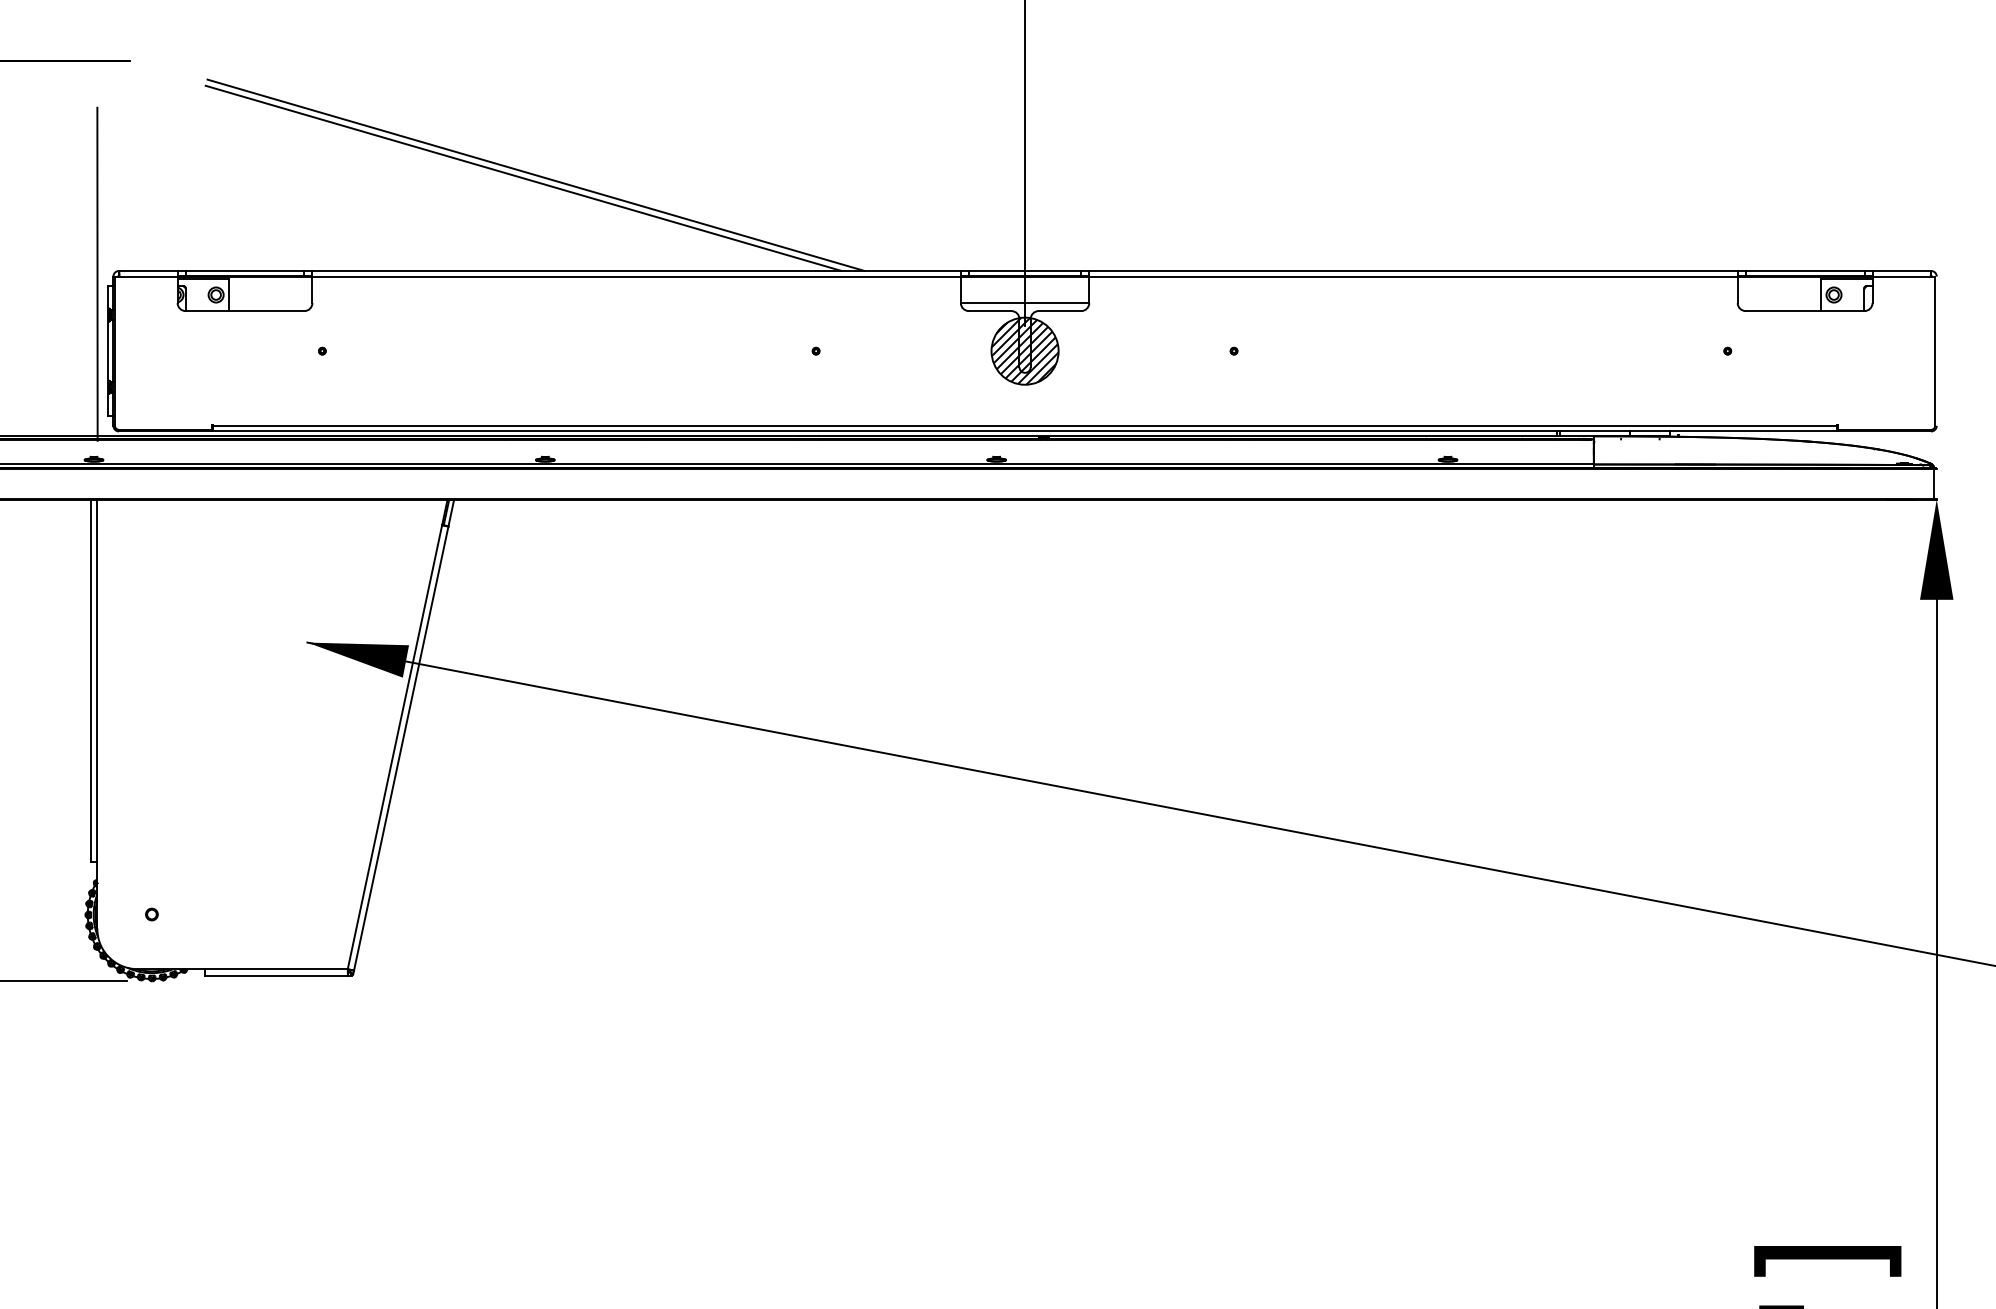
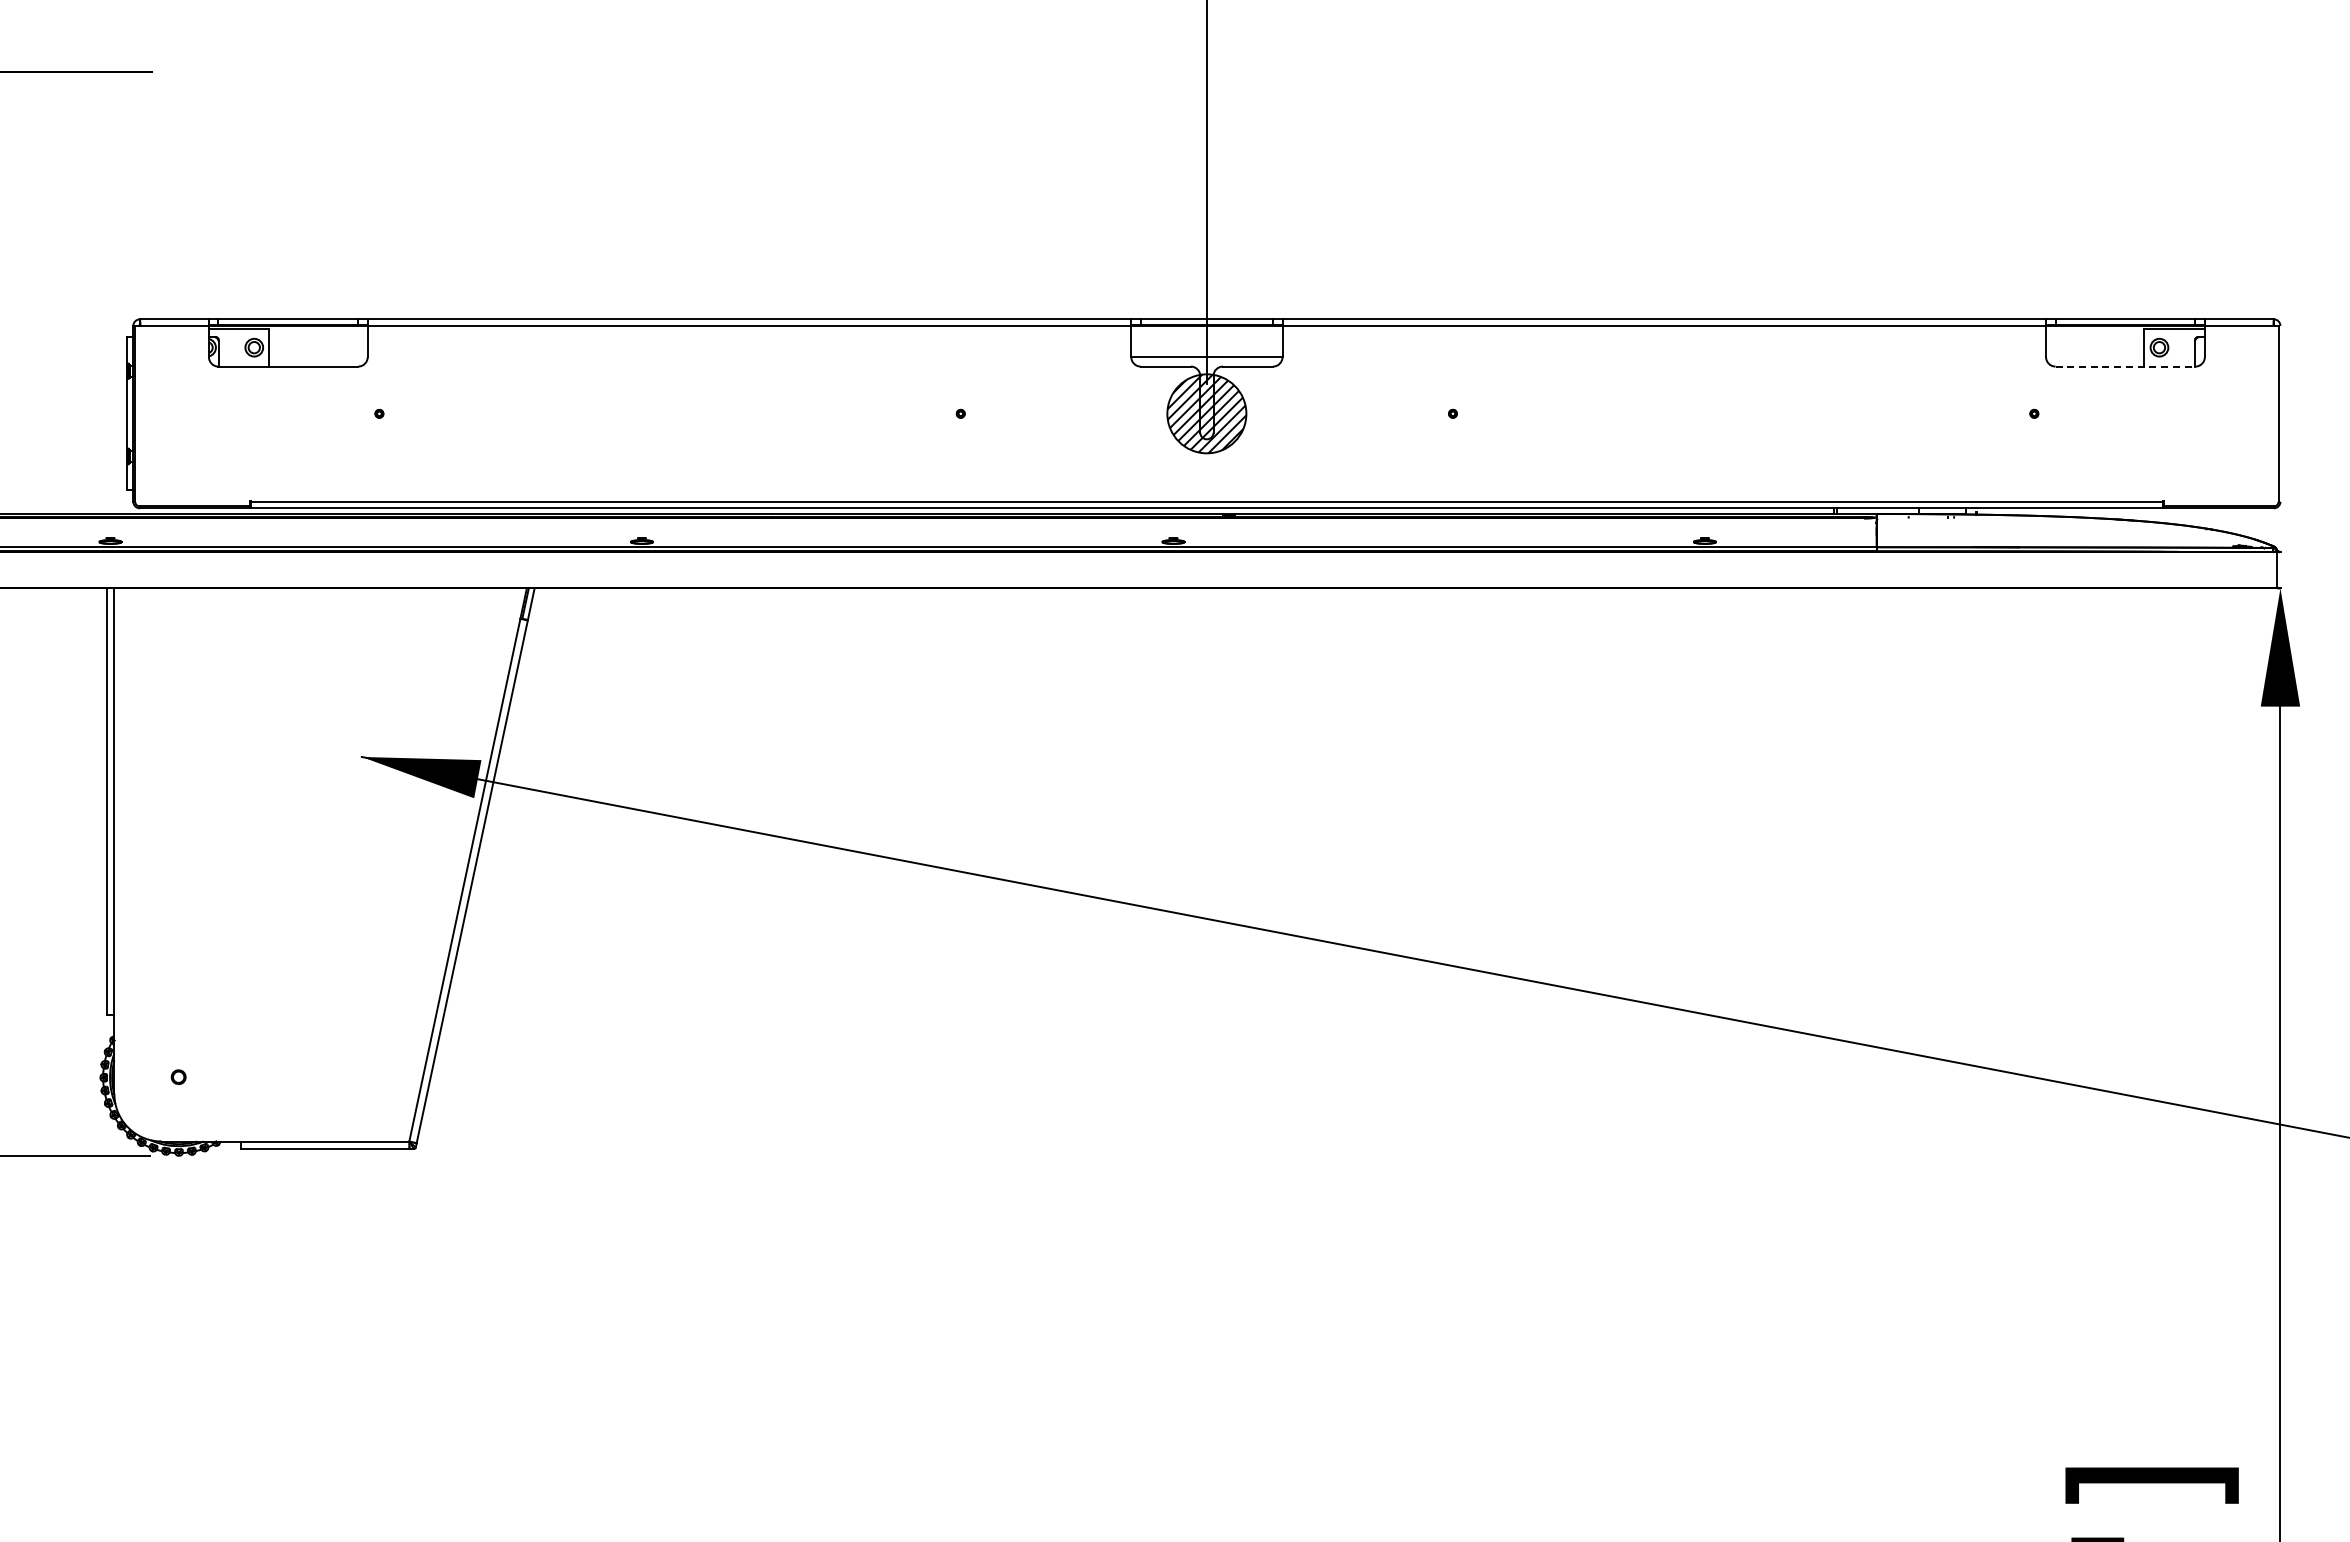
line: (535, 175) -> (630, 206), removed
line: (523, 178) -> (616, 210), removed
line: (97, 274) -> (114, 323), removed
line: (1805, 310) -> (2125, 366), solid -> dashed

